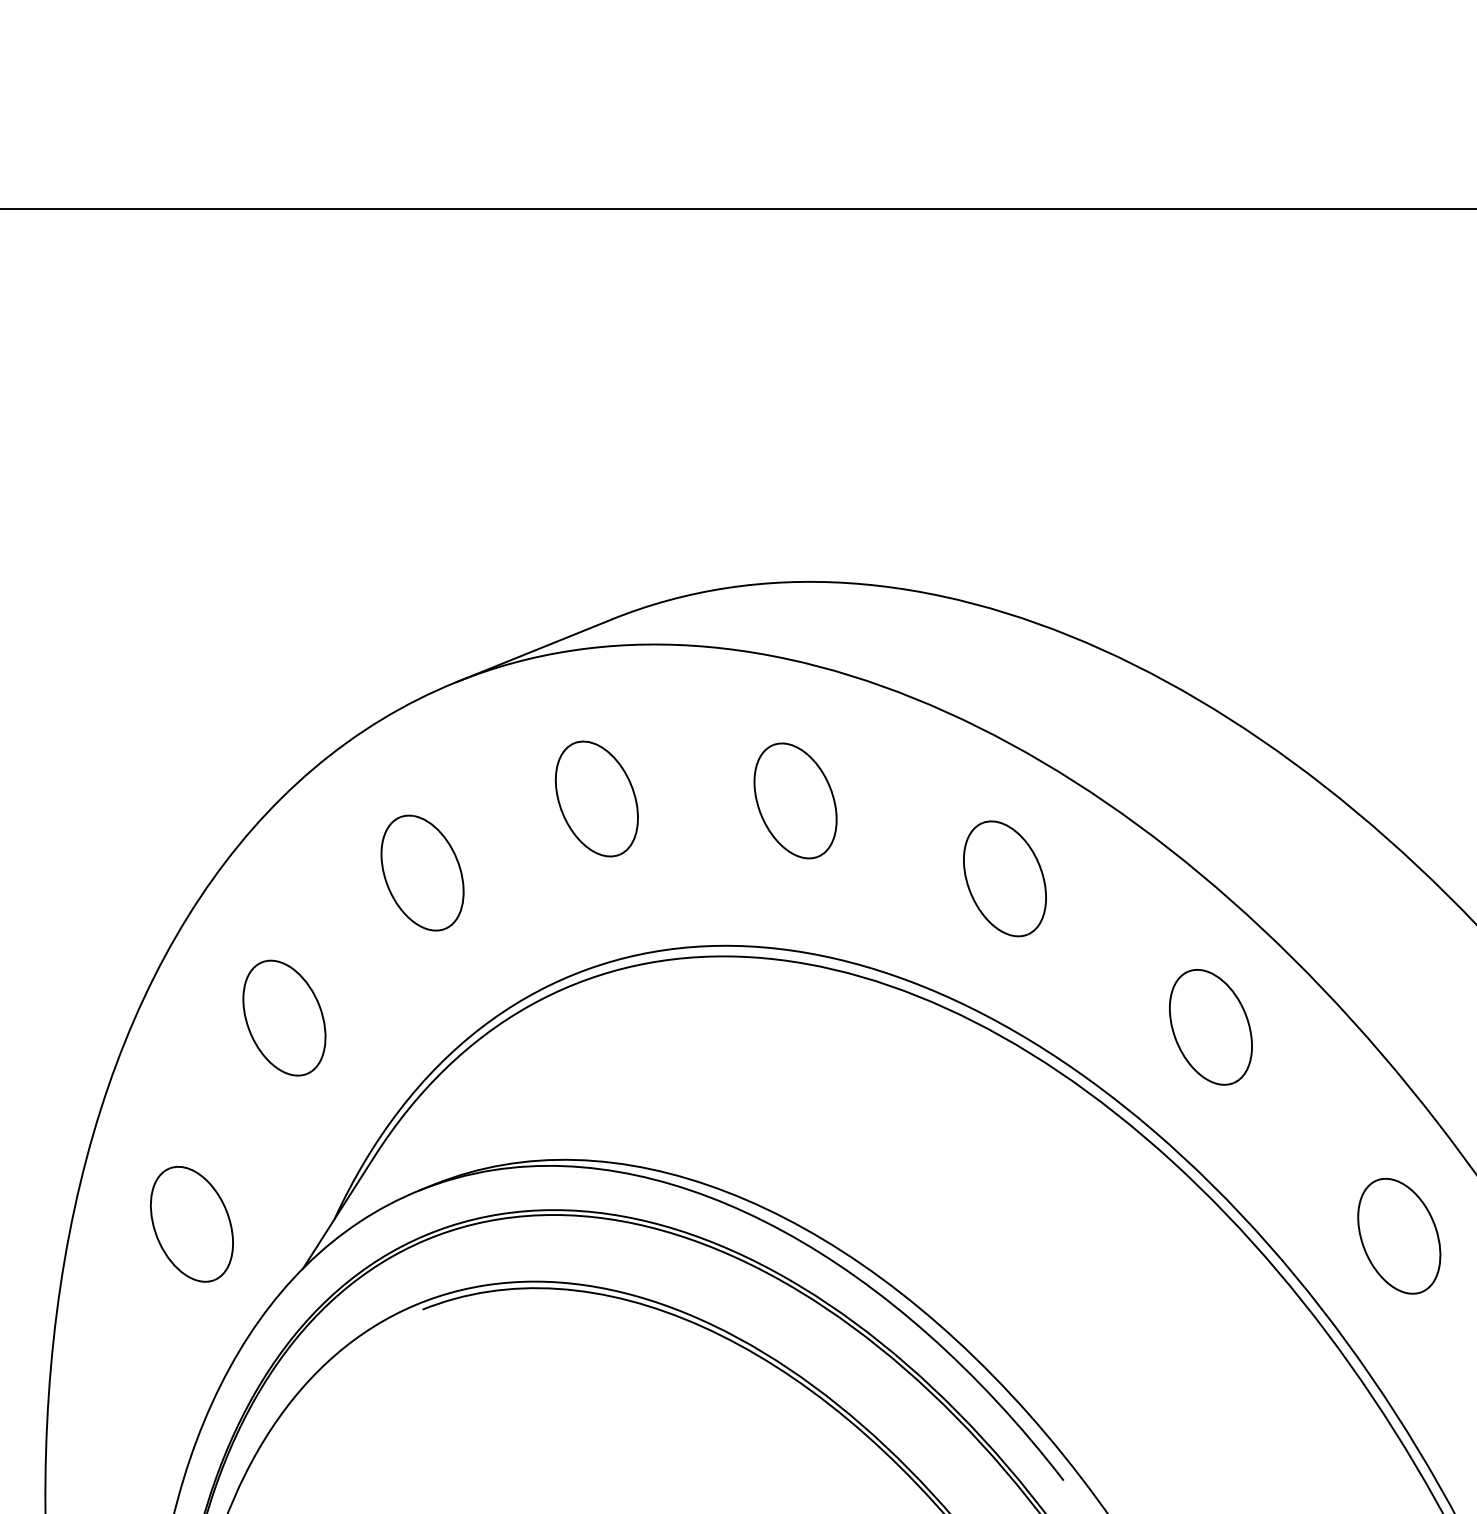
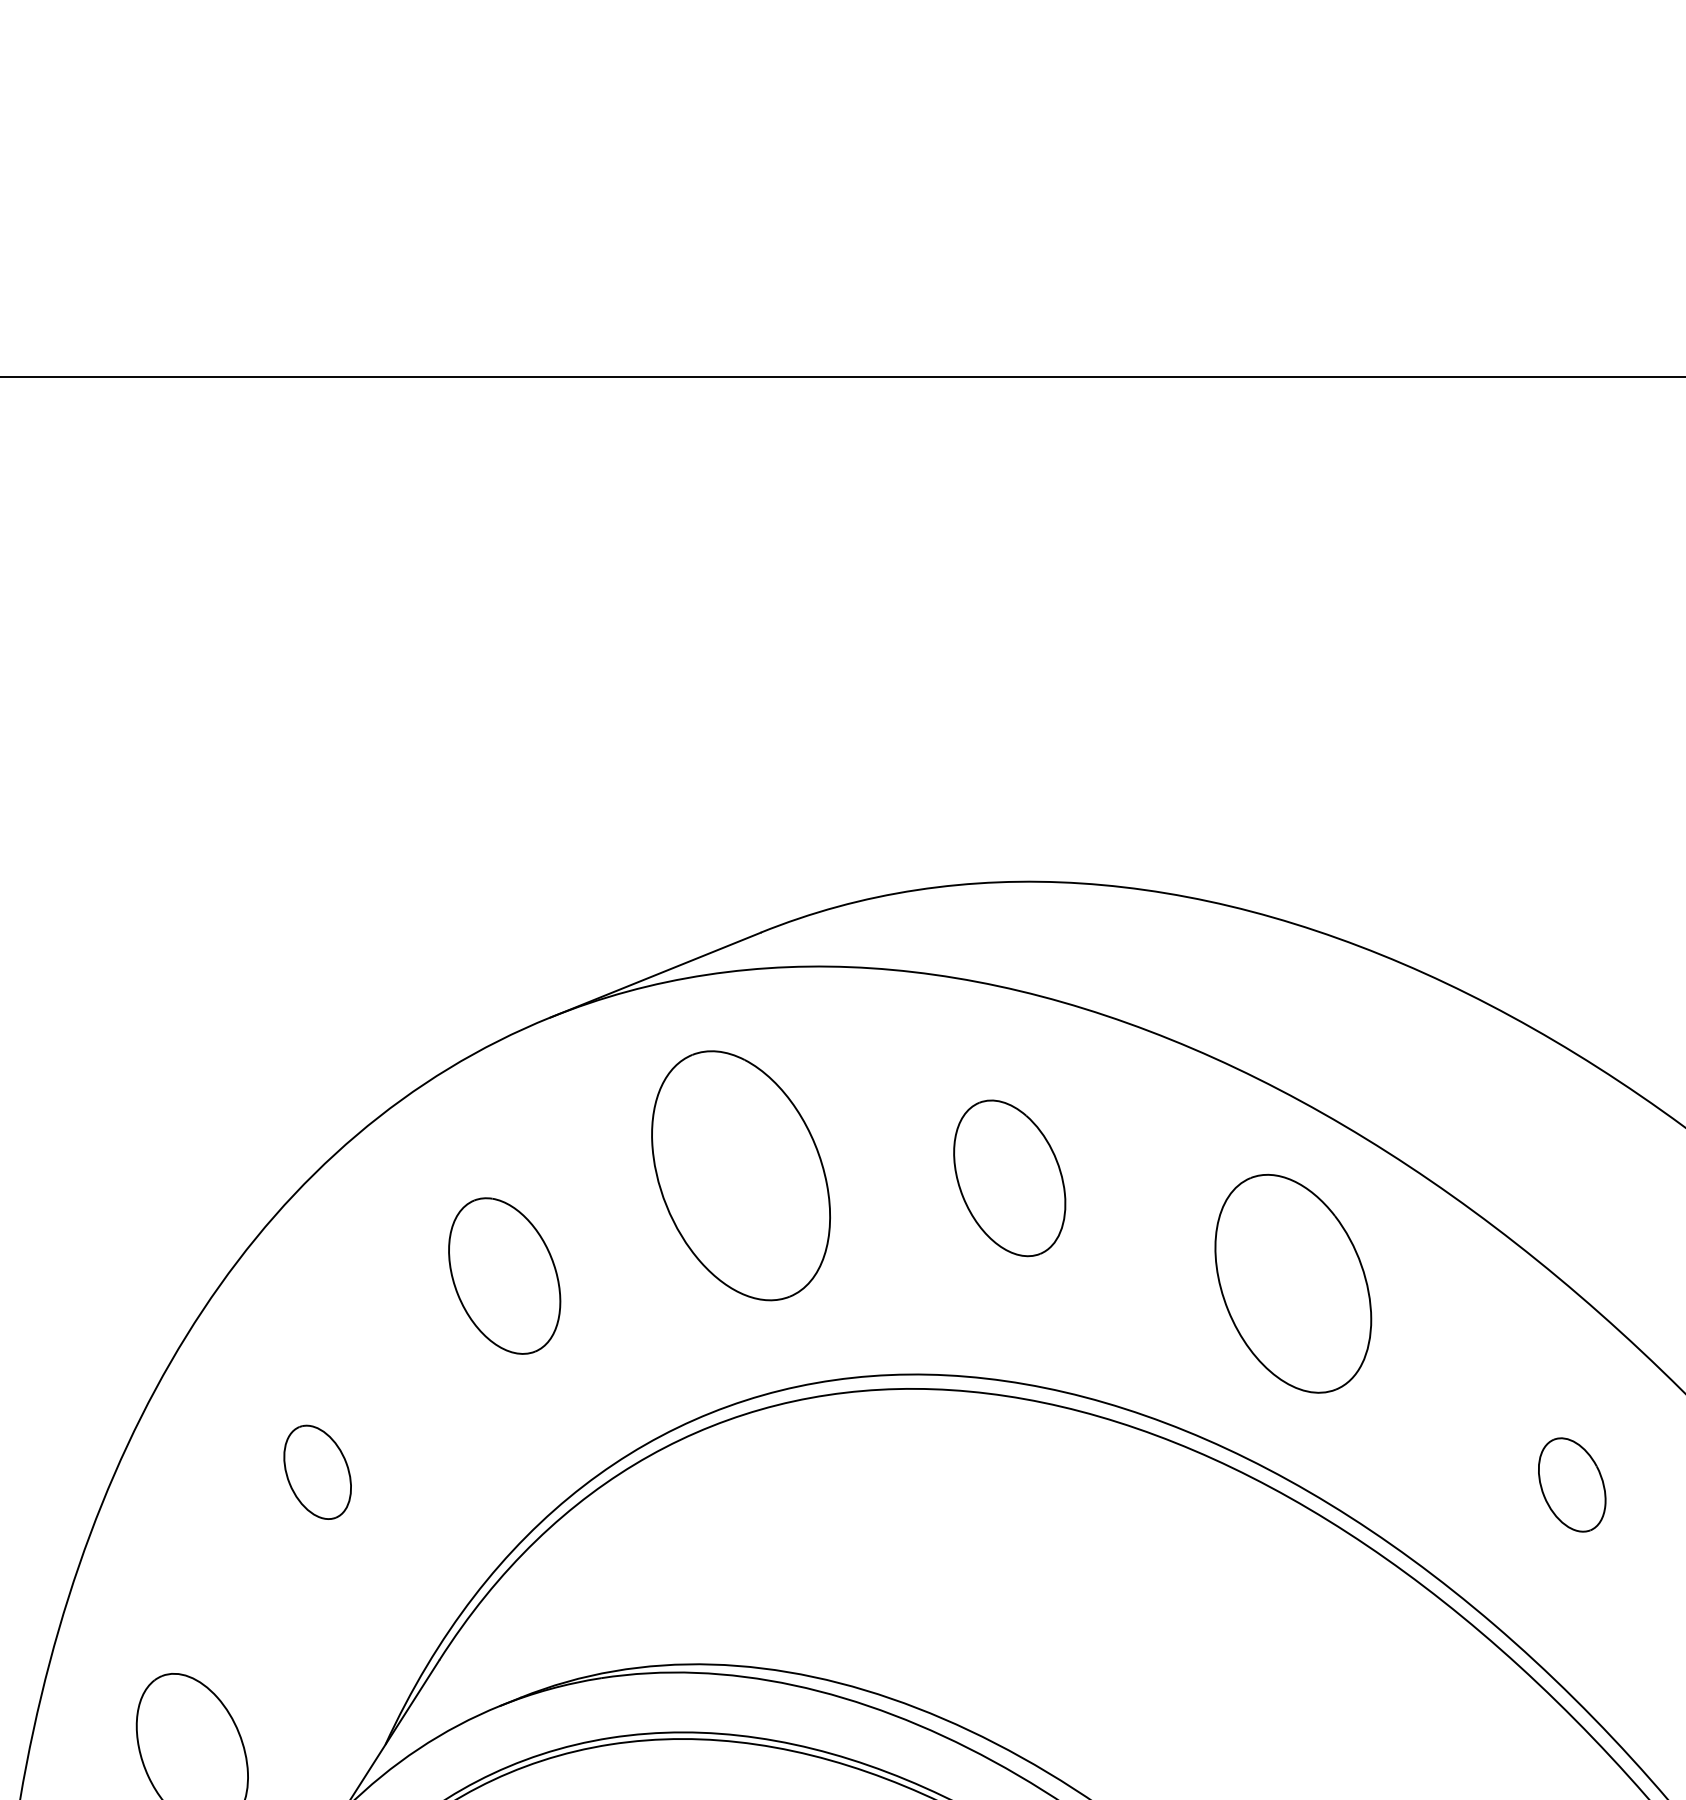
part: (596, 798) -> (740, 1175), size x1.6
part: (1004, 878) -> (1292, 1283), size x1.4
part: (284, 1017) -> (317, 1471), size x0.6
part: (1210, 1027) -> (1571, 1485), size x0.6

